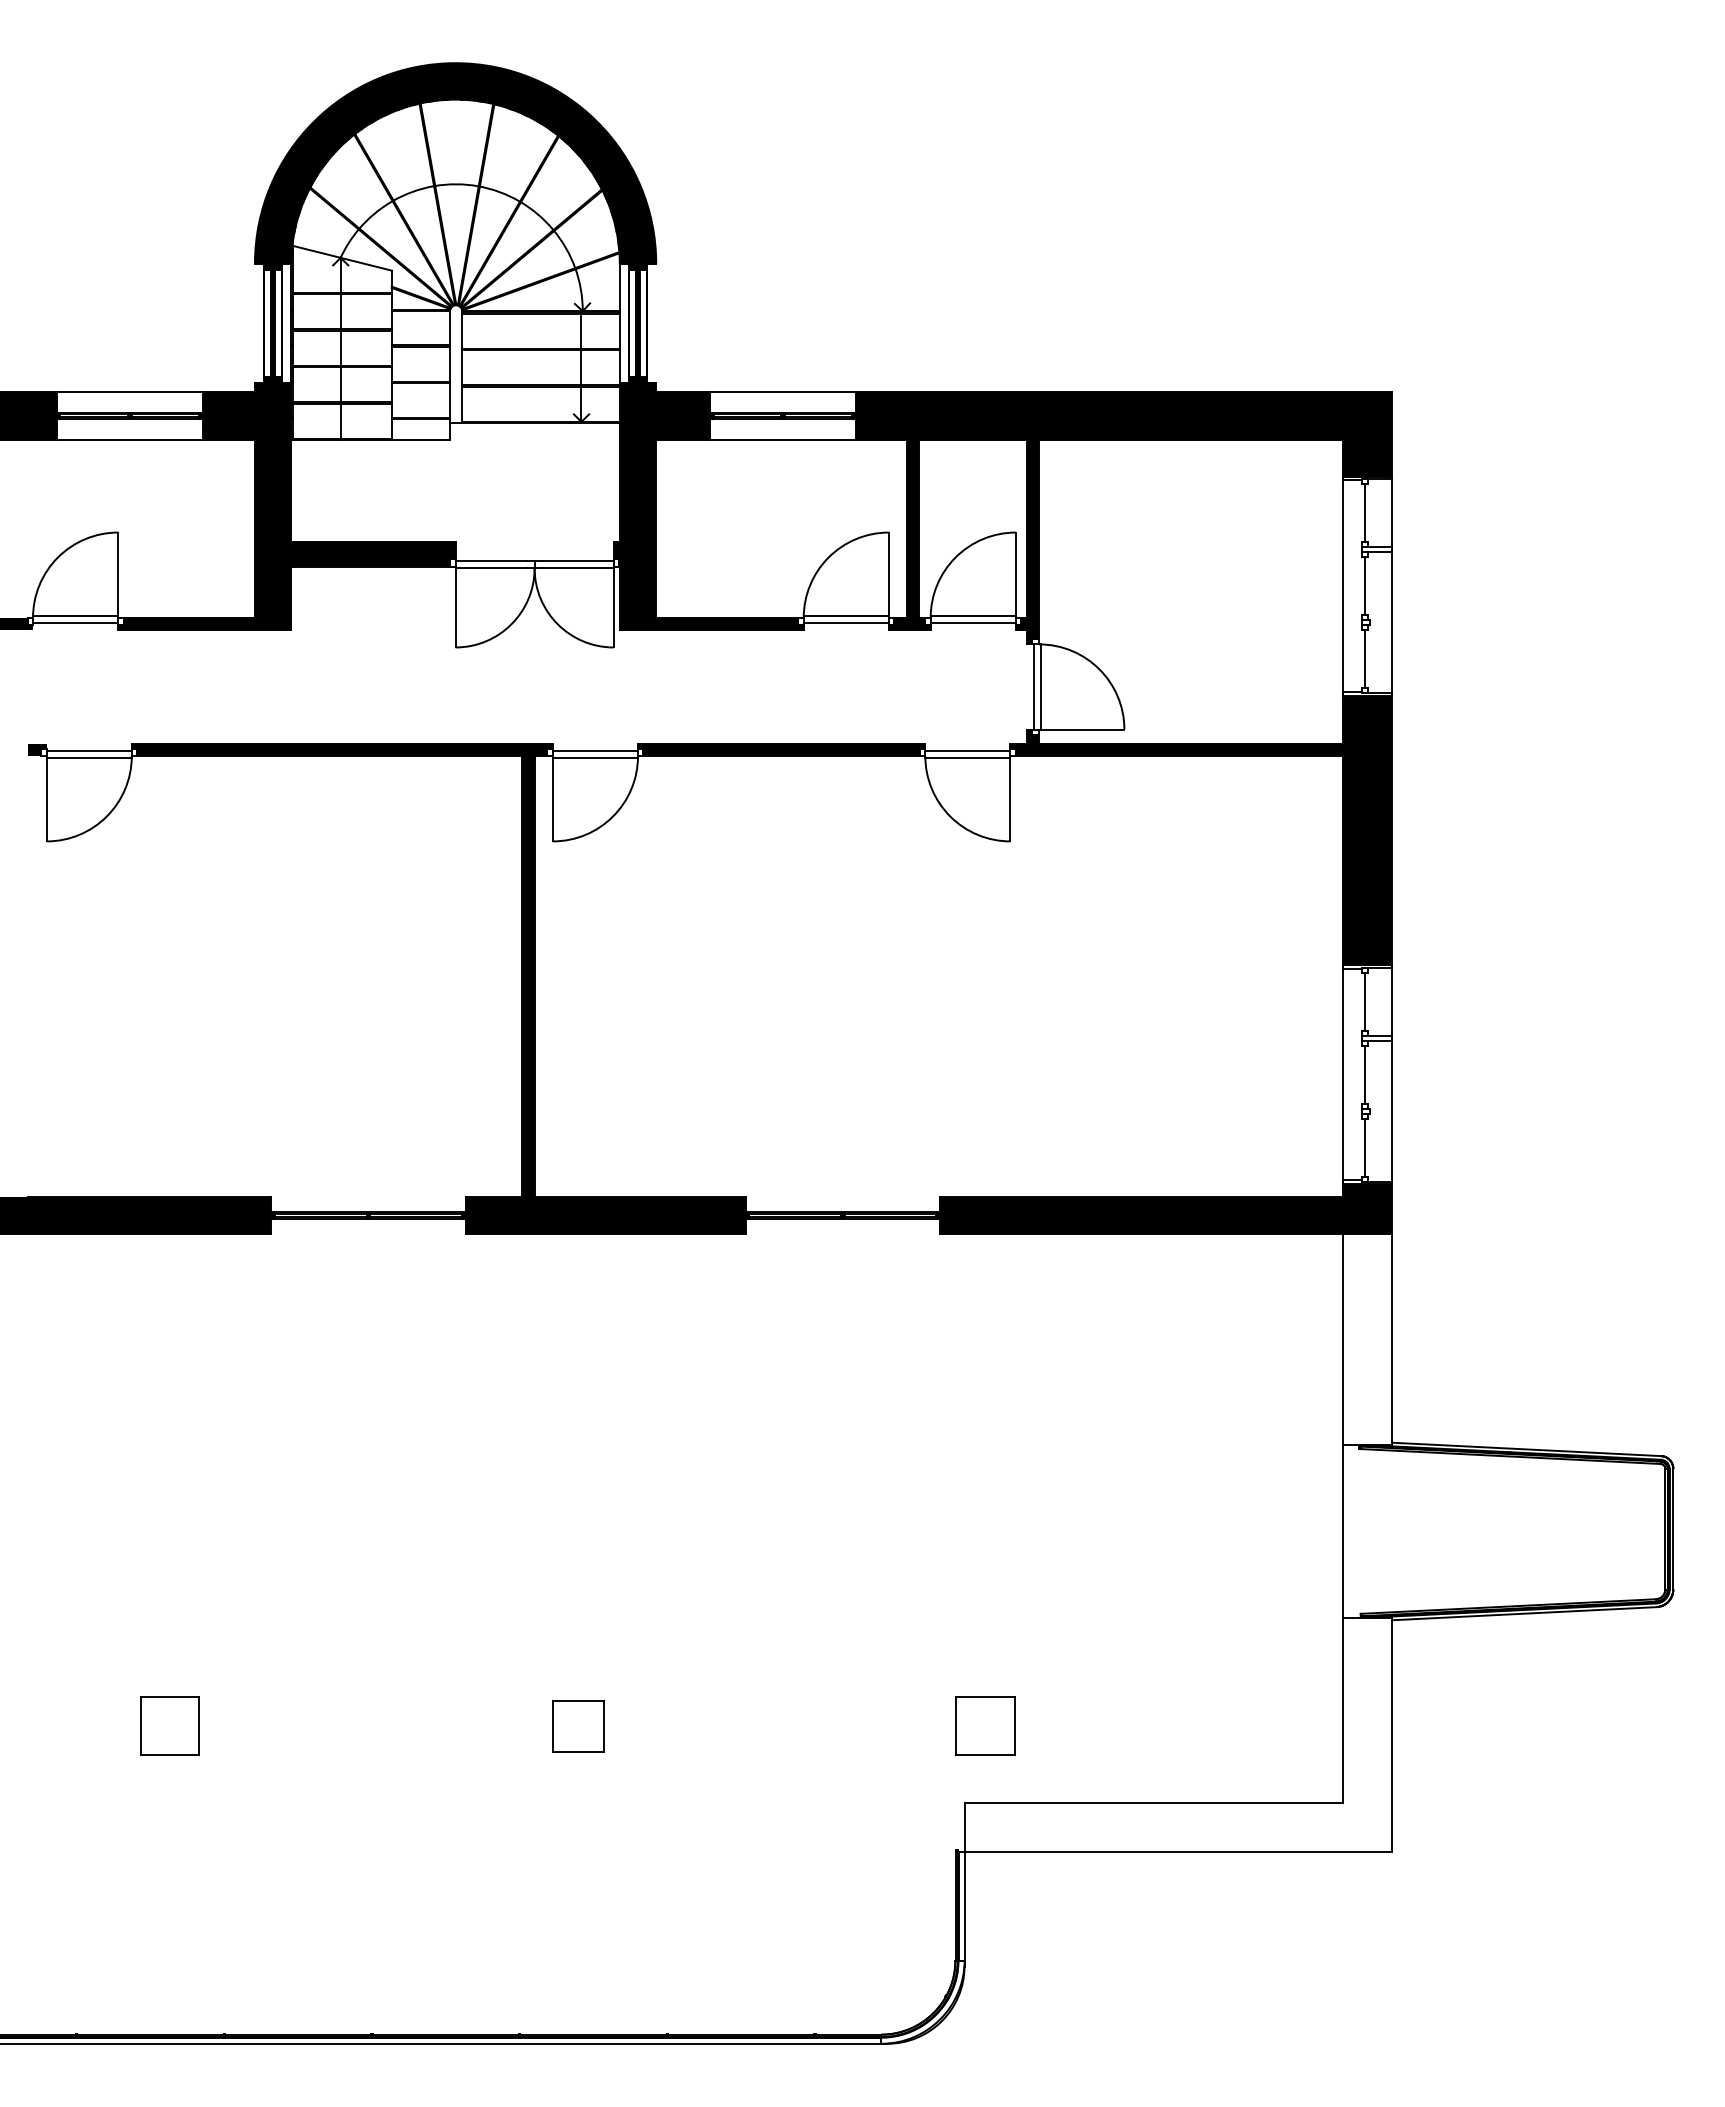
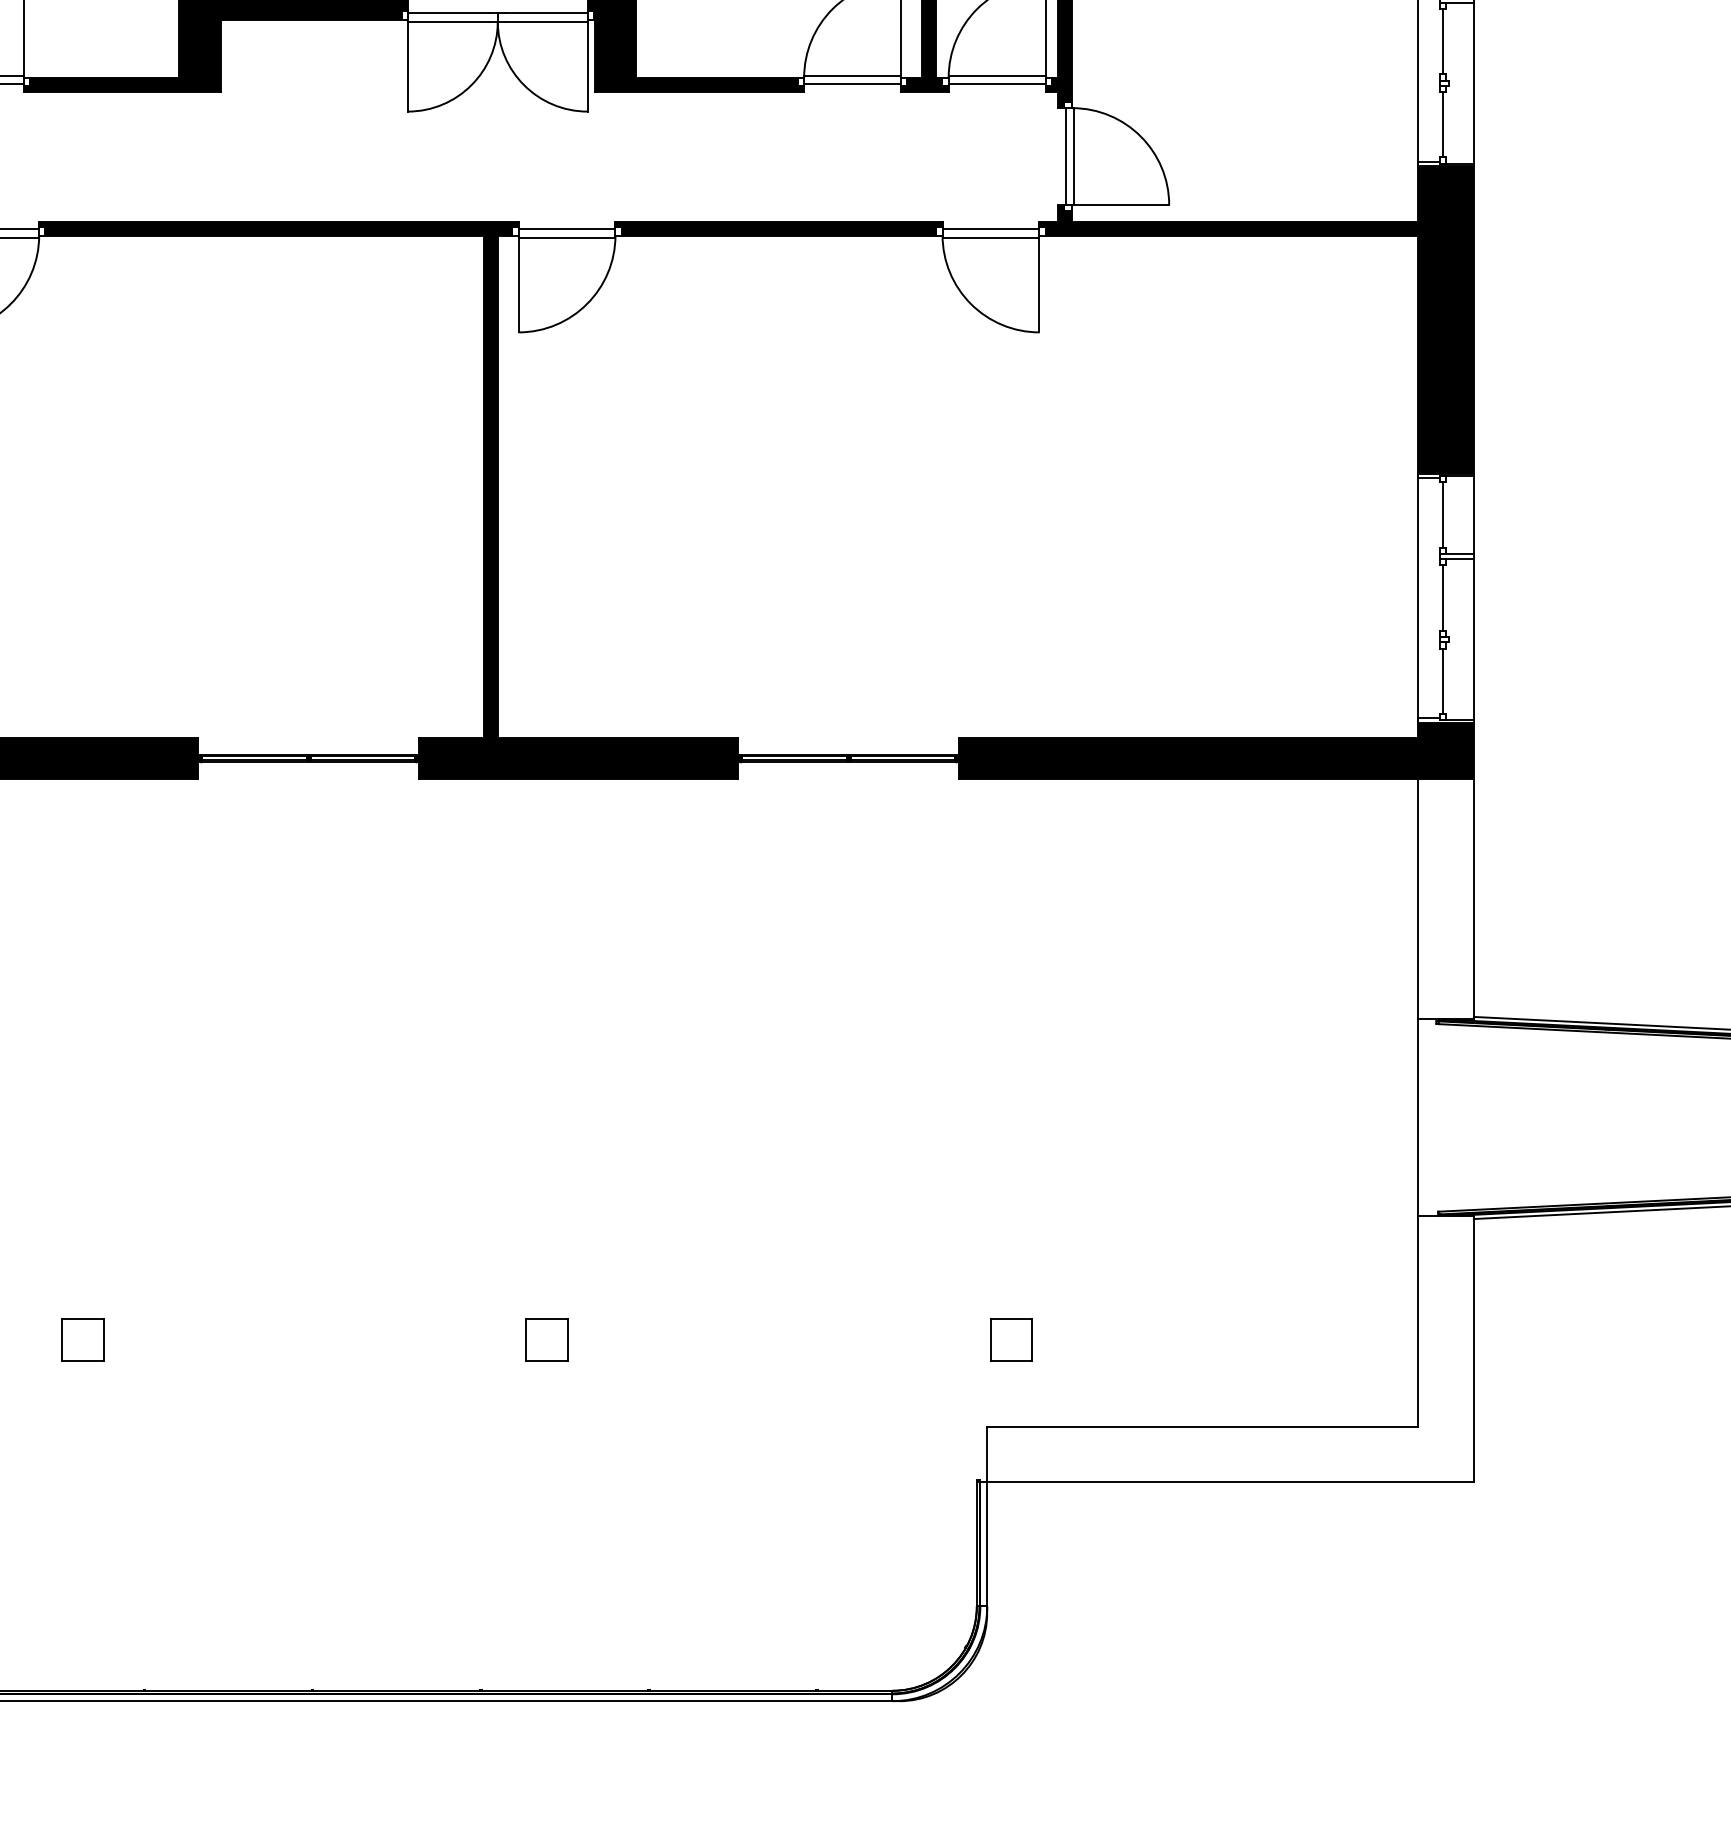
part: (170, 1726) -> (83, 1339), size x0.62
part: (577, 1726) -> (546, 1339), size x0.71
part: (985, 1726) -> (1011, 1339), size x0.62

